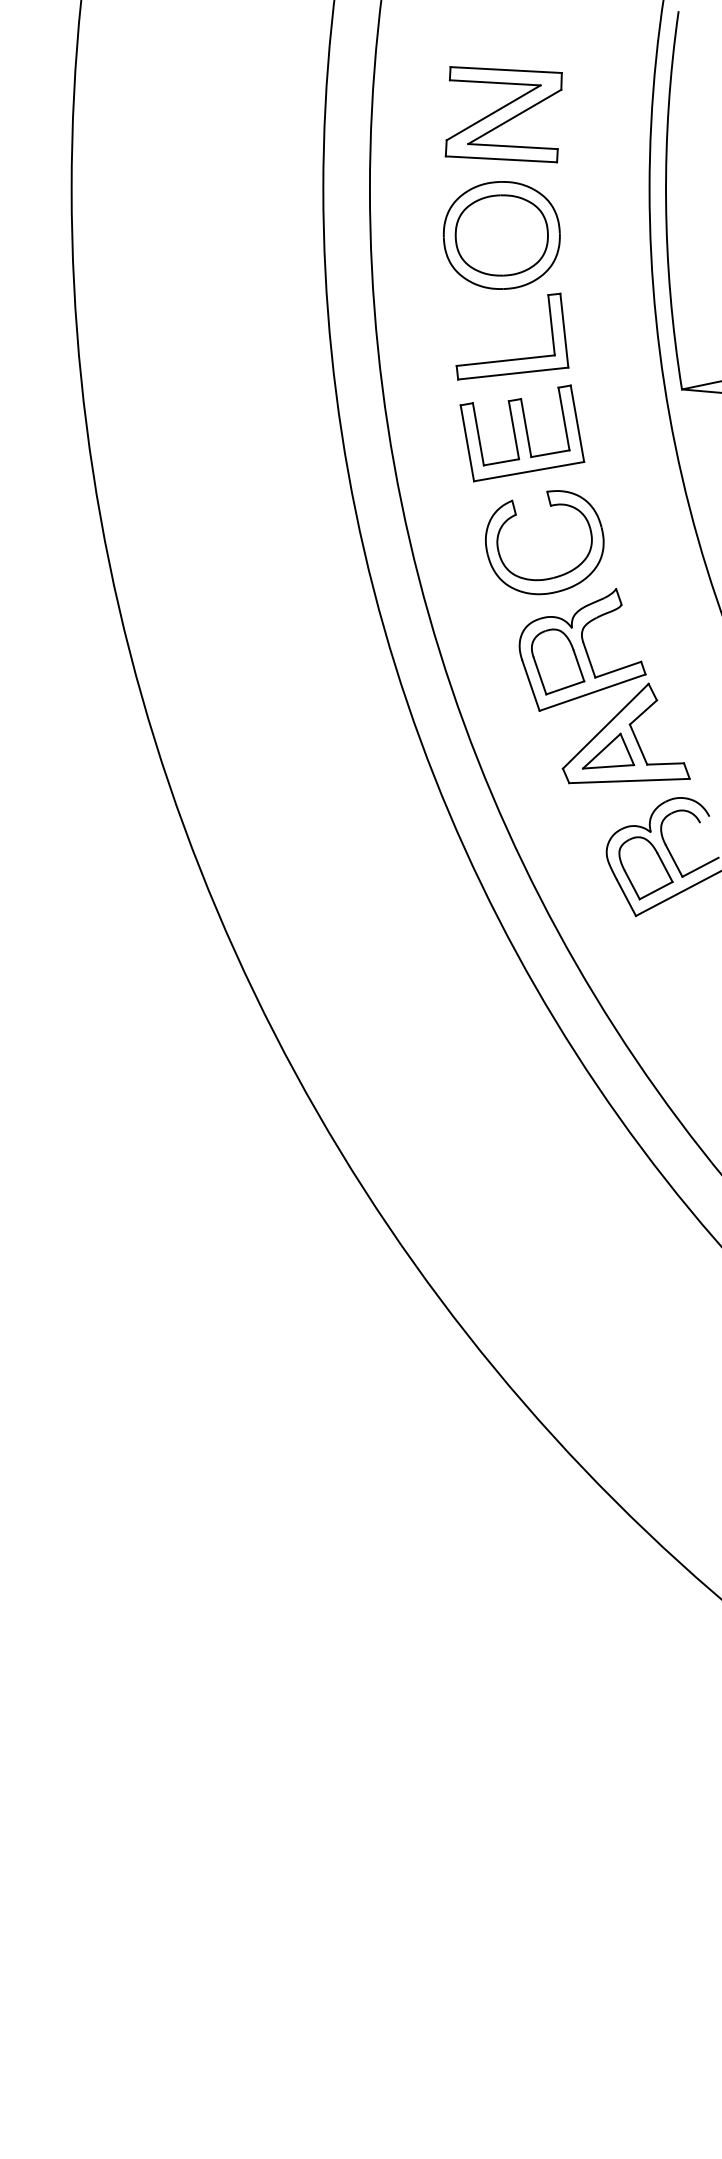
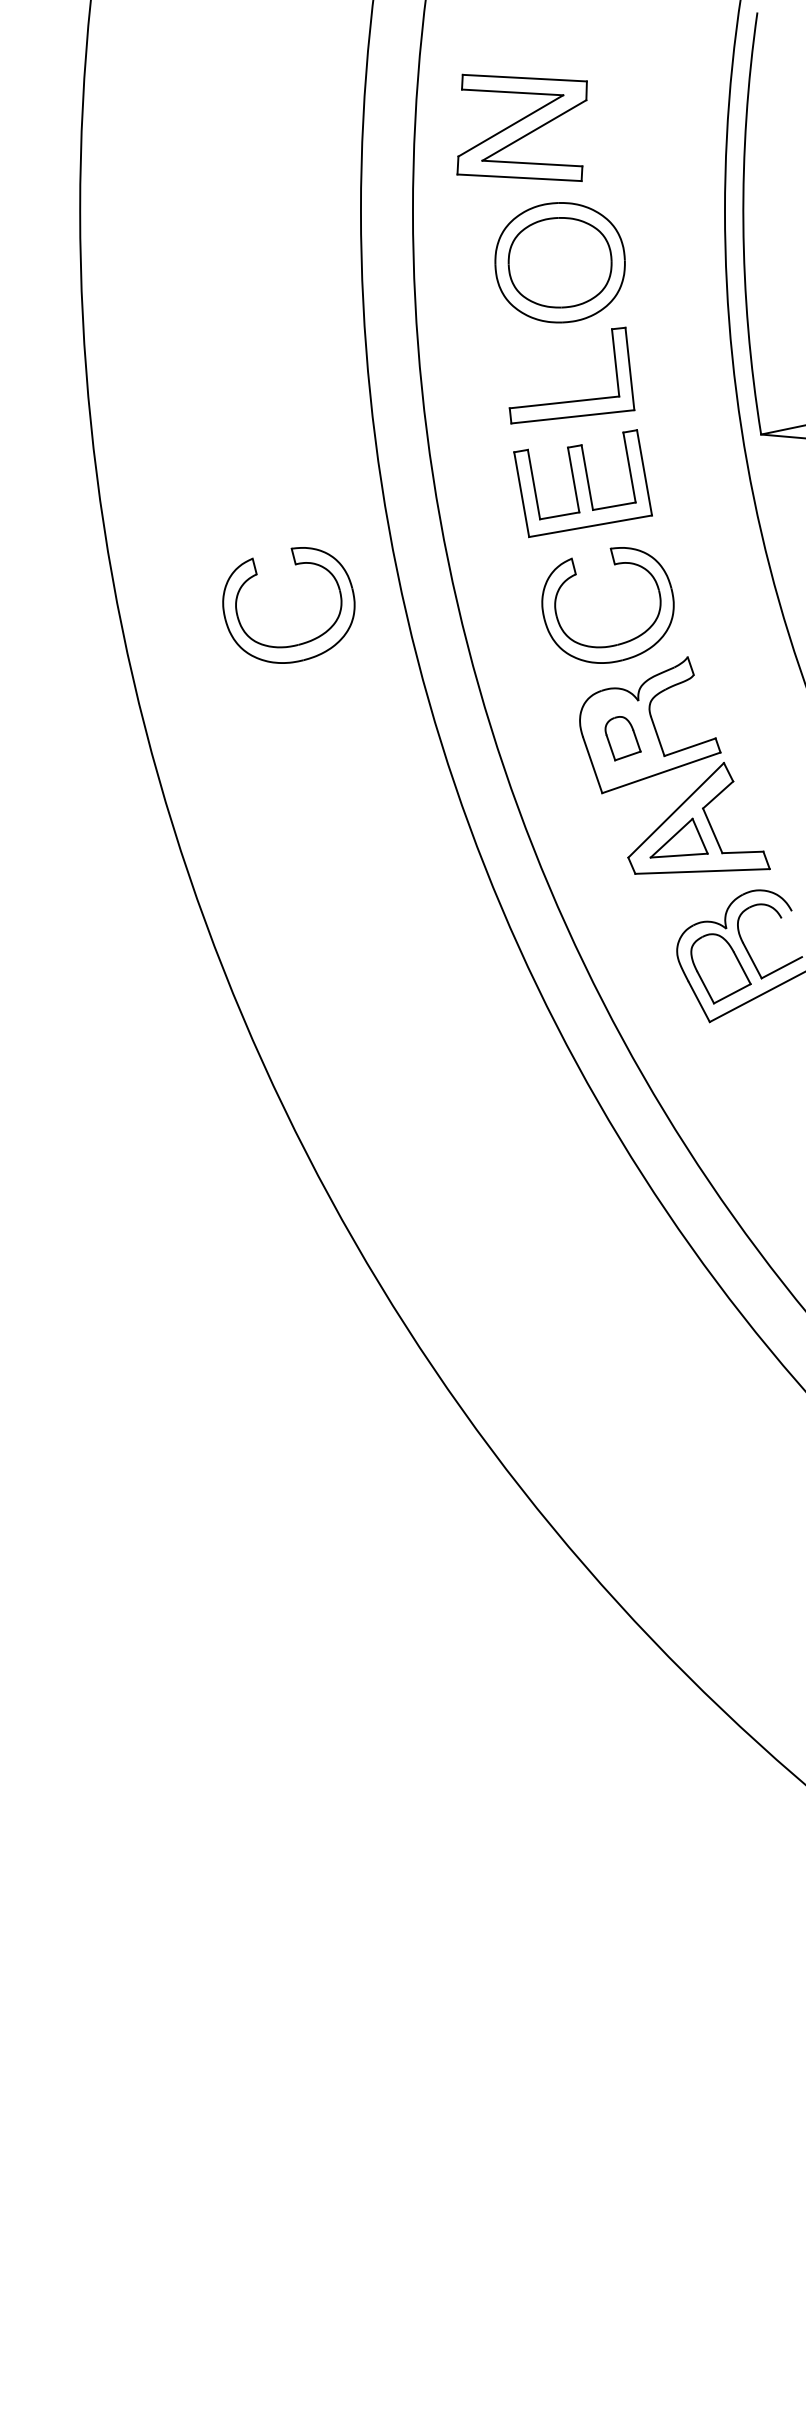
part: (503, 114) -> (521, 127), moved
part: (268, 576) -> (299, 643), added
part: (558, 661) -> (623, 738), size x0.6

